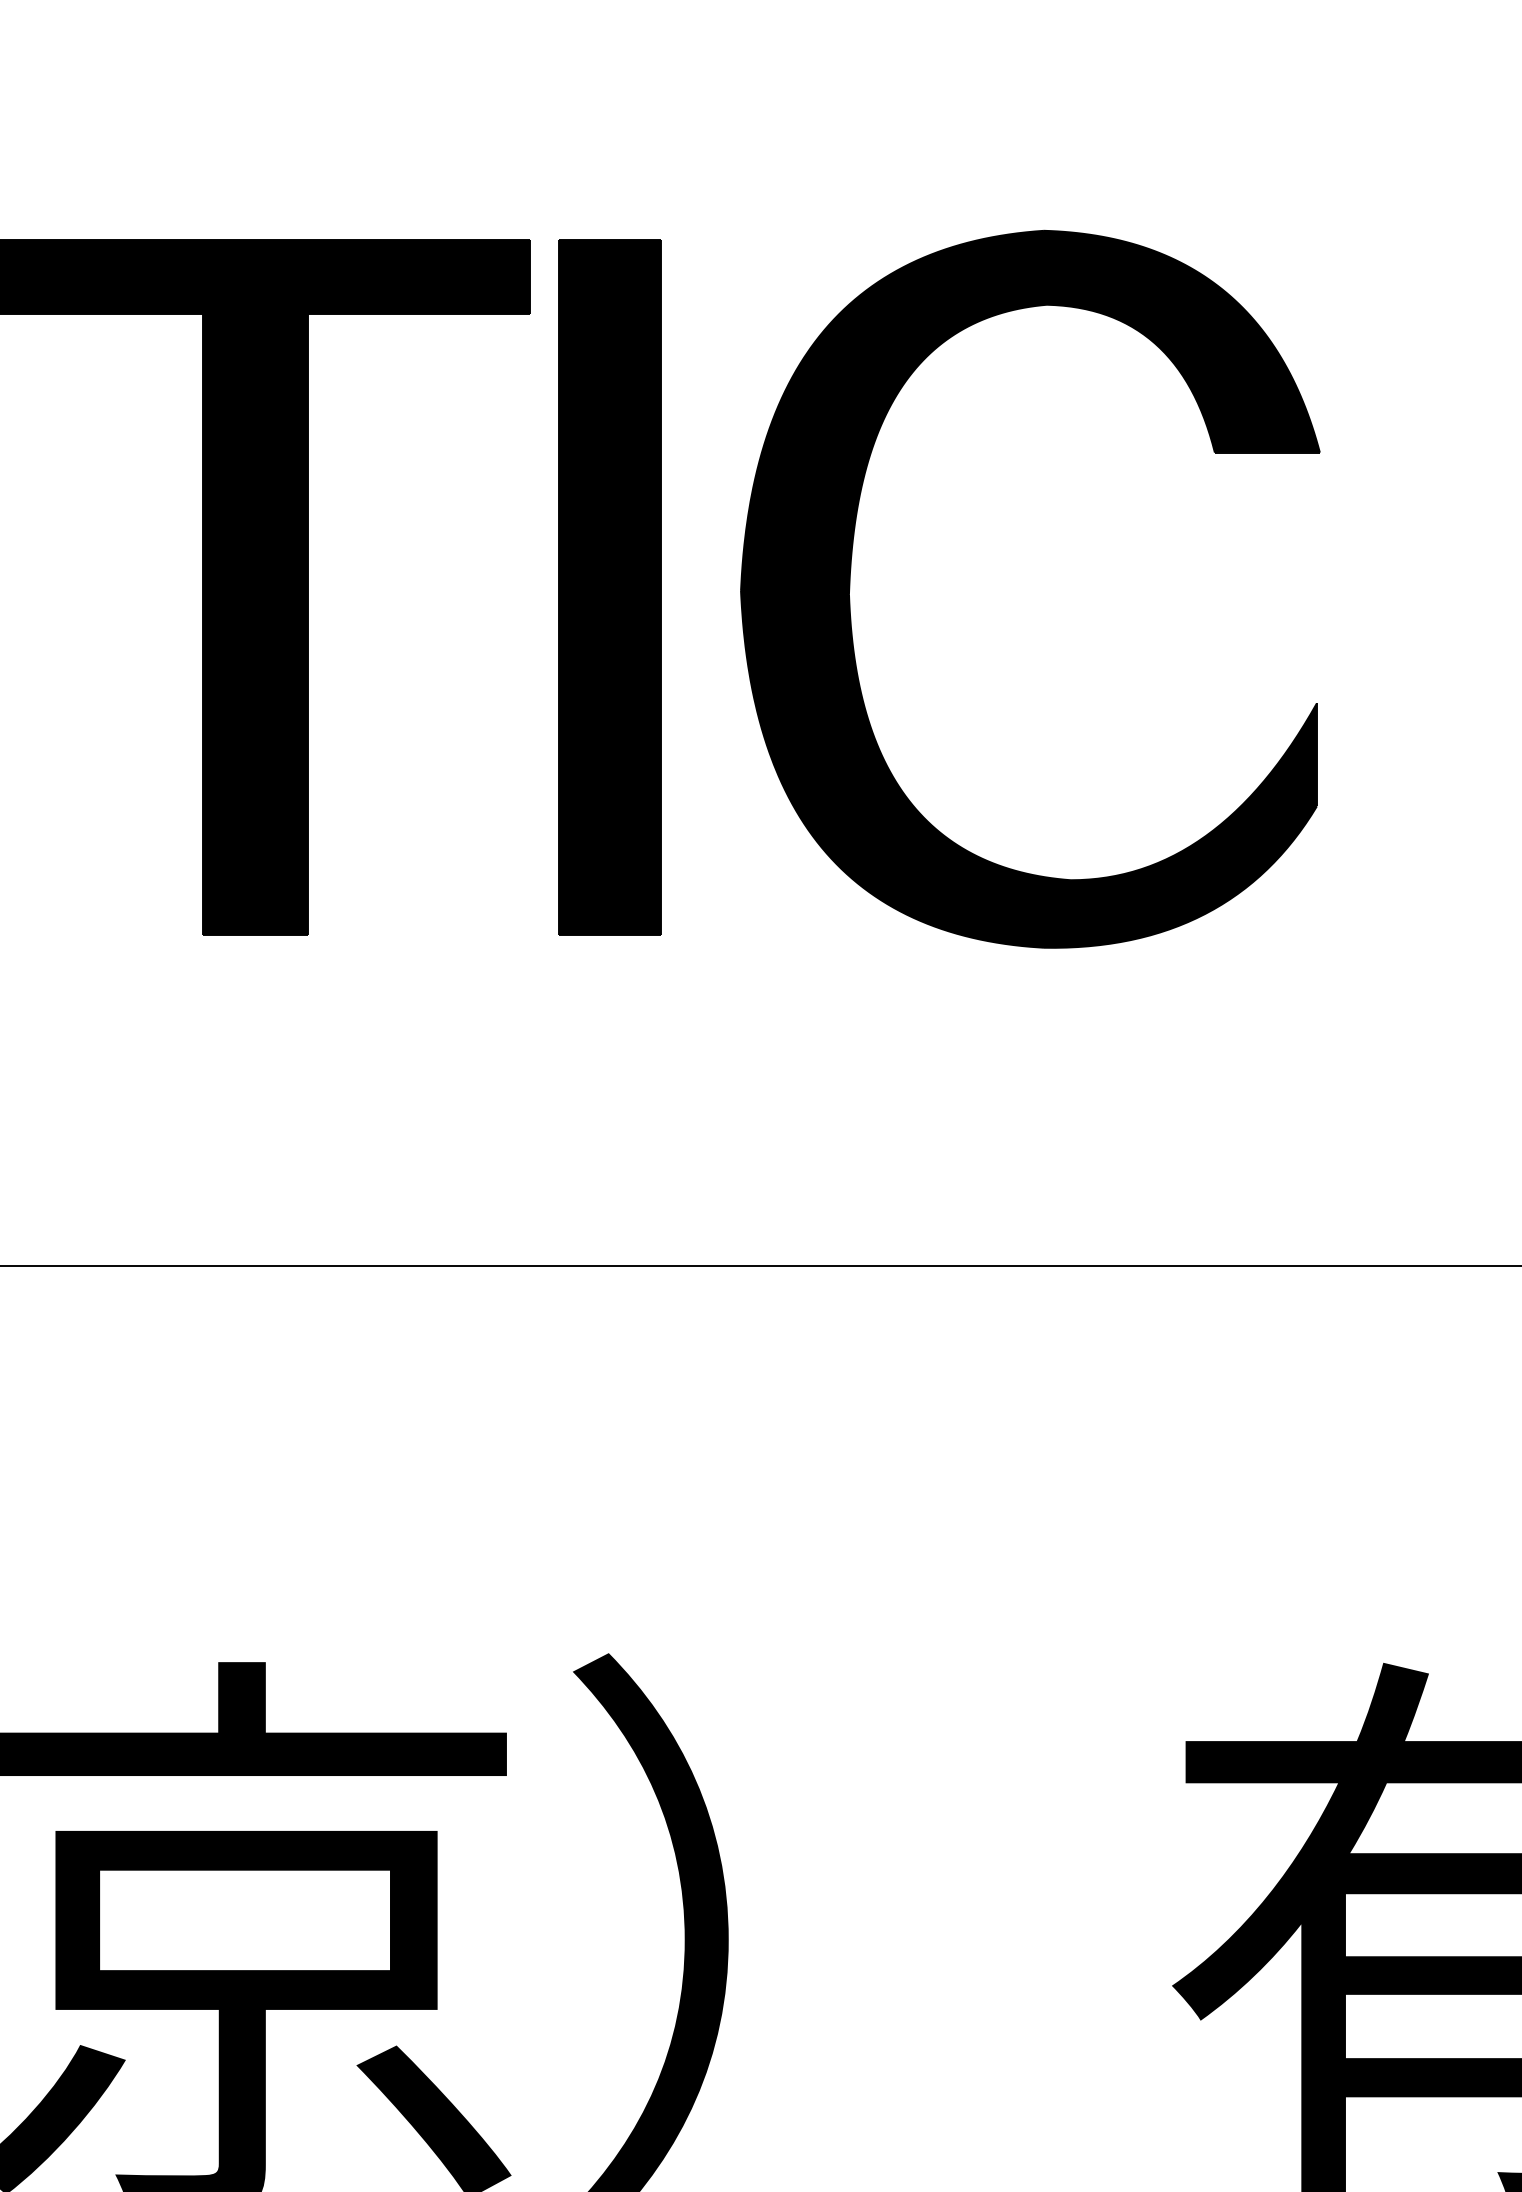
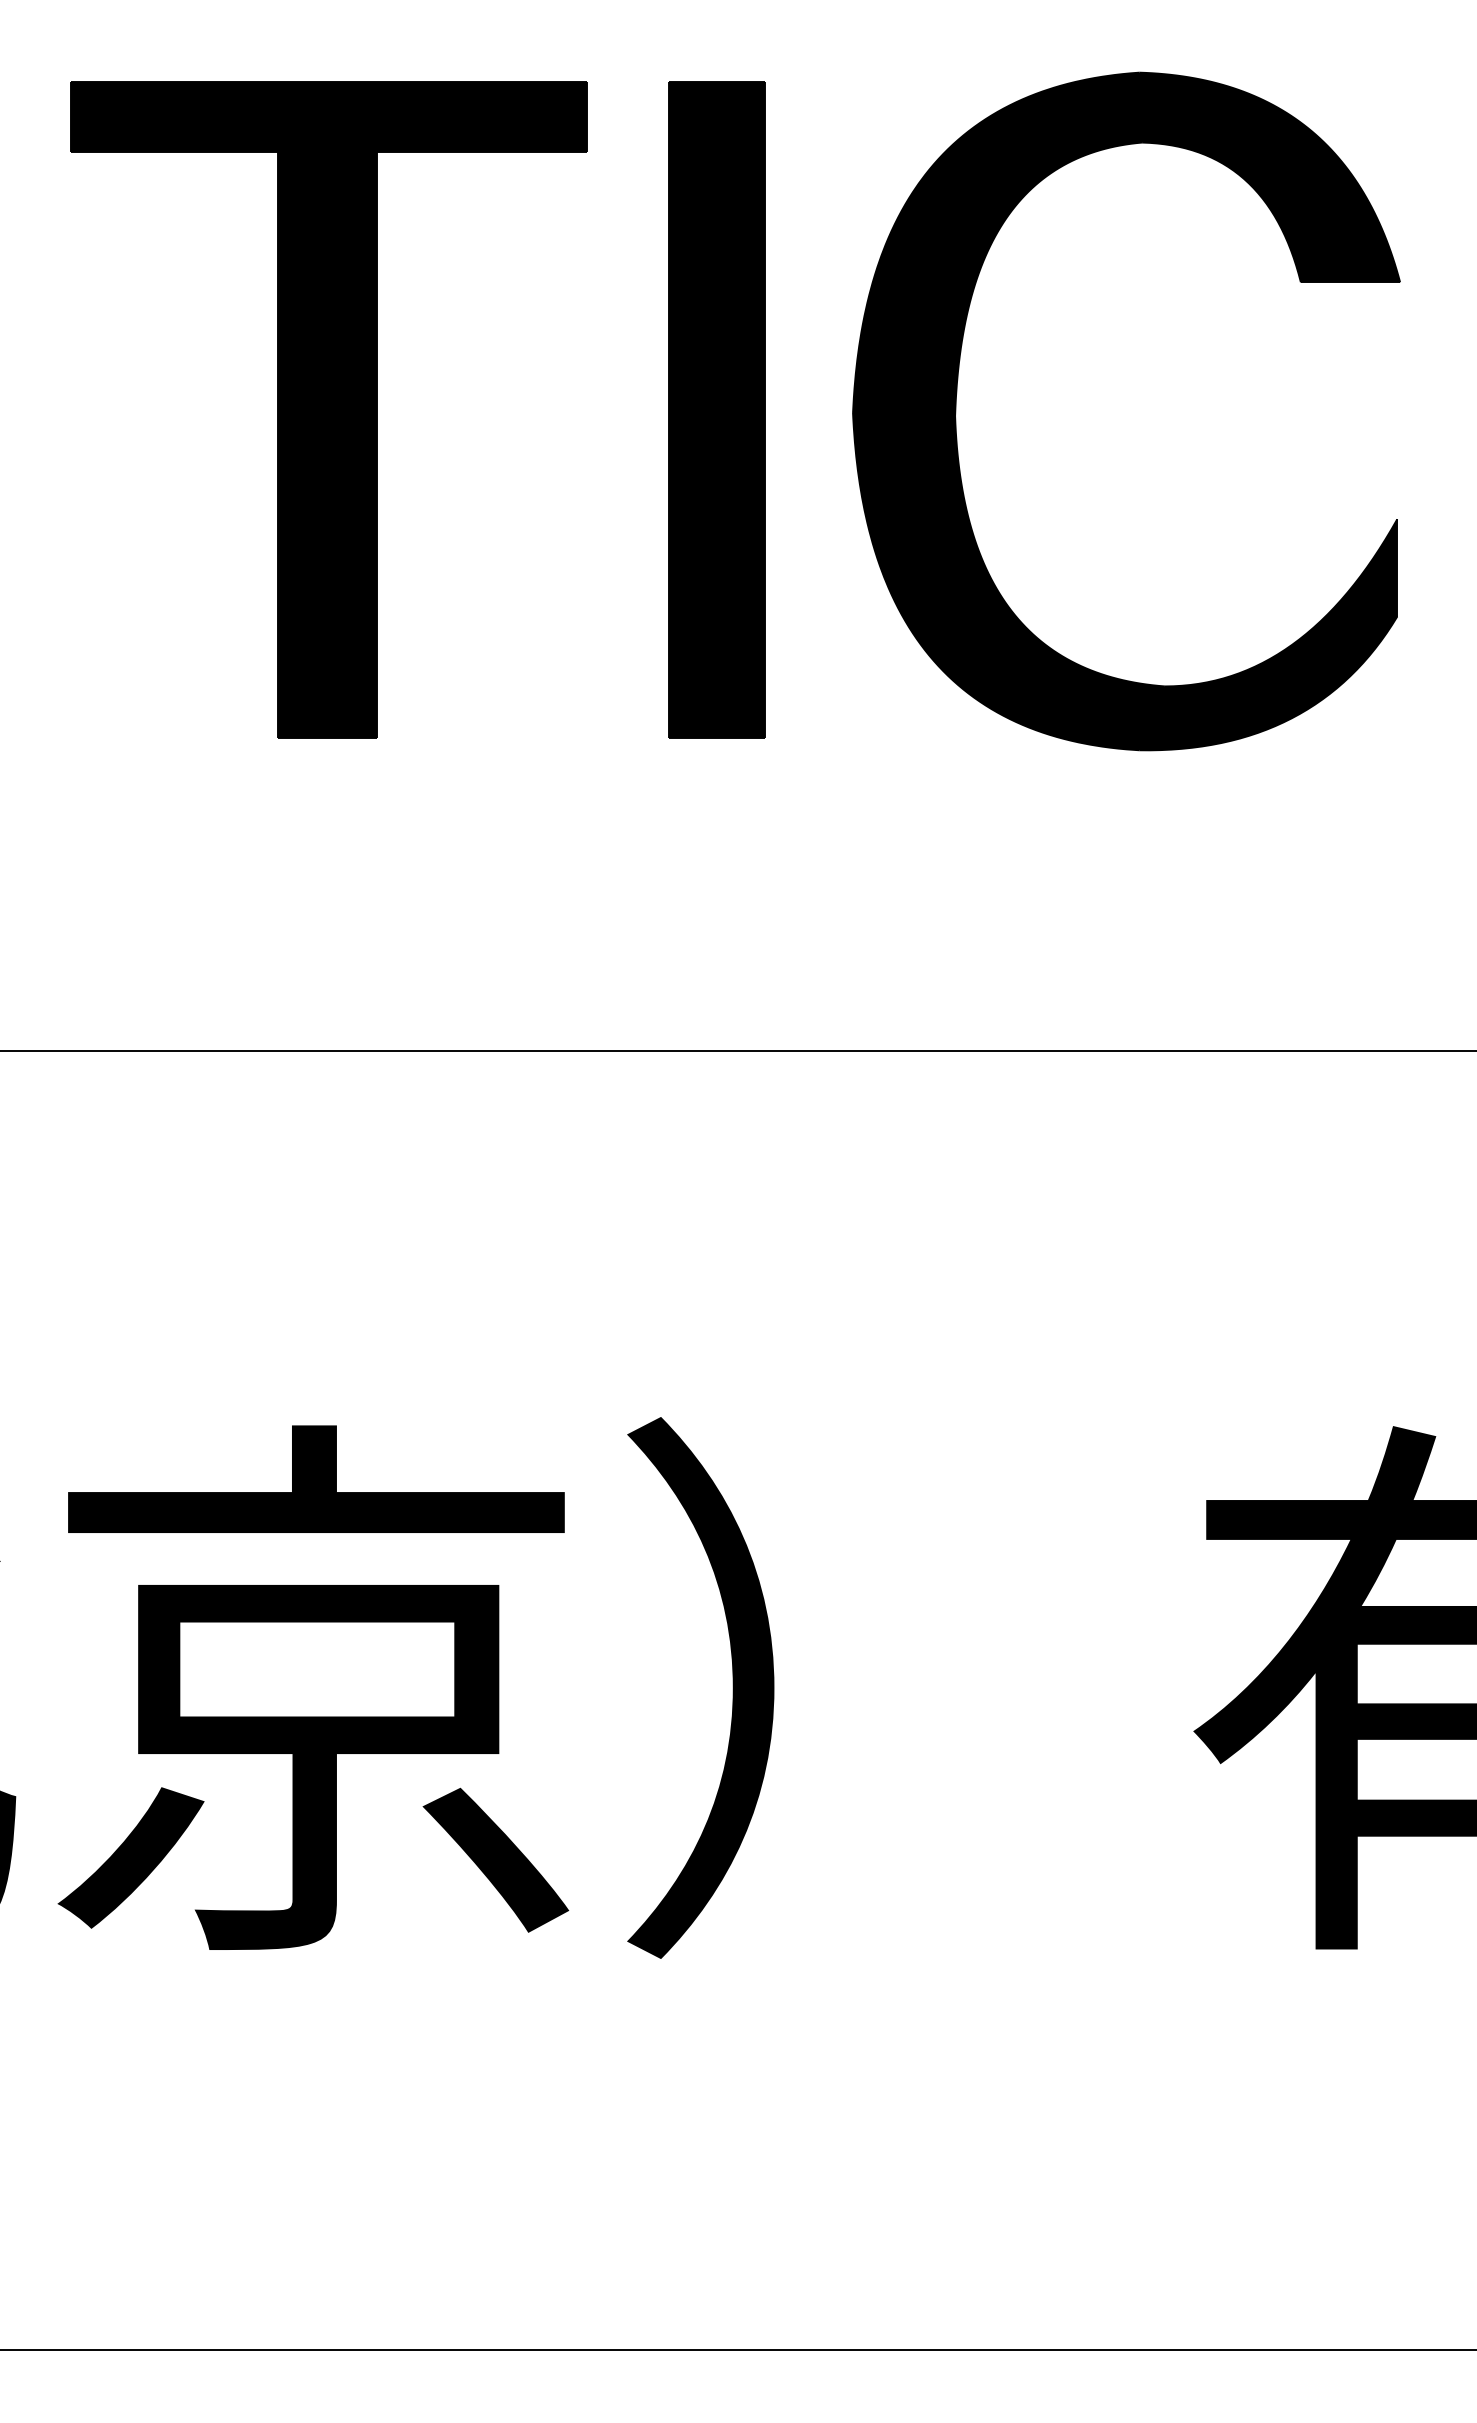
part: (851, 570) -> (957, 393), moved
part: (609, 587) -> (716, 409), moved

